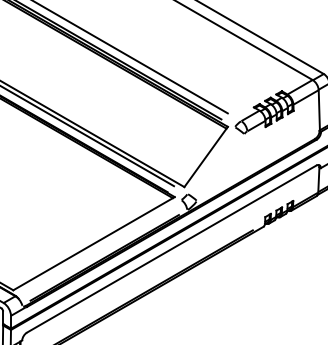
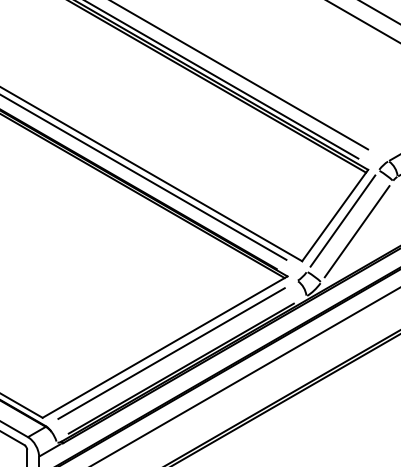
line: (210, 160) -> (341, 220), added
line: (220, 167) -> (356, 231), added
line: (97, 247) -> (170, 352), added

